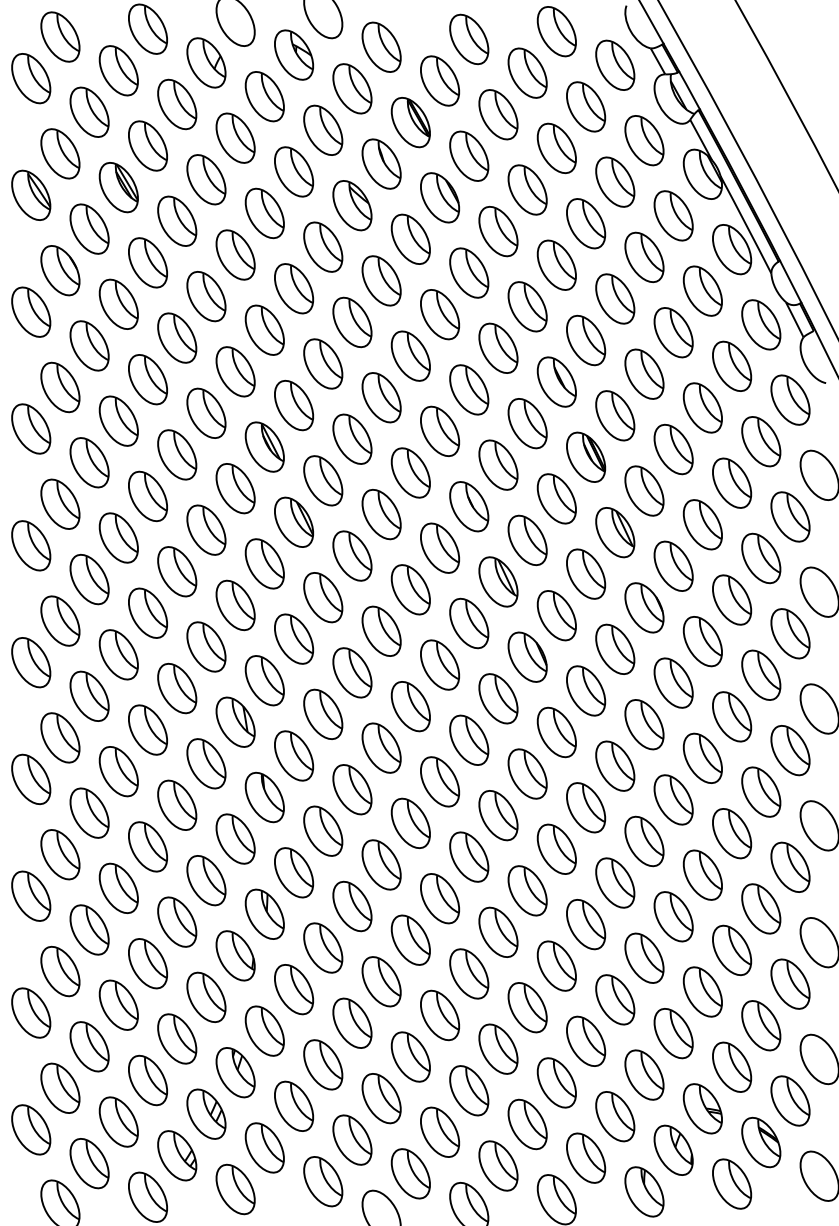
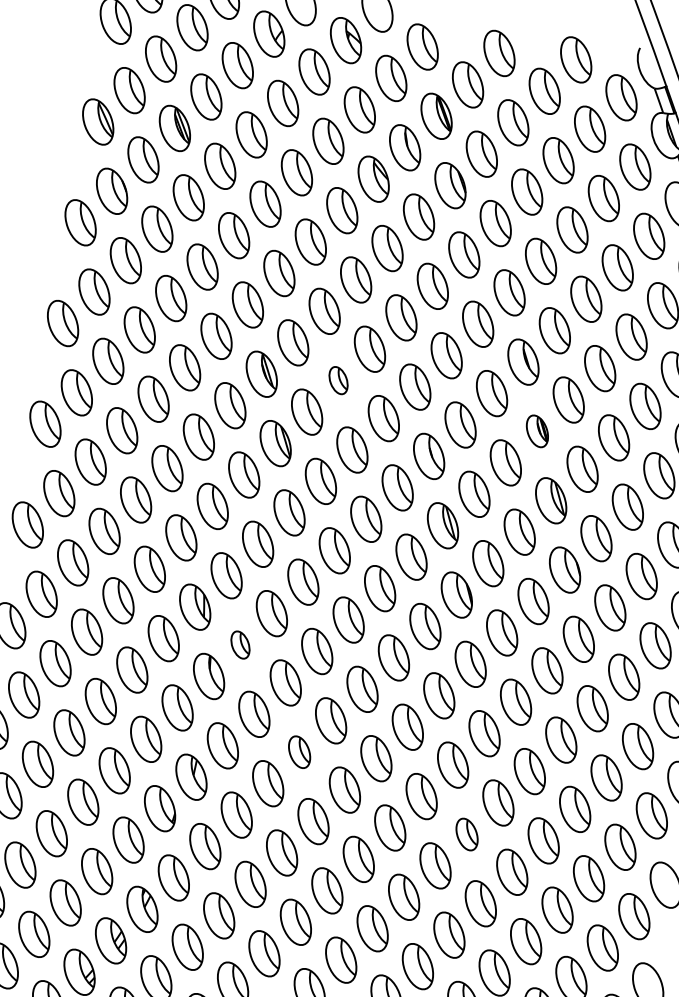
part: (352, 438) -> (338, 380), size x0.6
part: (586, 456) -> (537, 430), size x0.7
part: (293, 755) -> (240, 644), size x0.6
part: (381, 864) -> (299, 751), size x0.7
part: (586, 924) -> (467, 834), size x0.7

